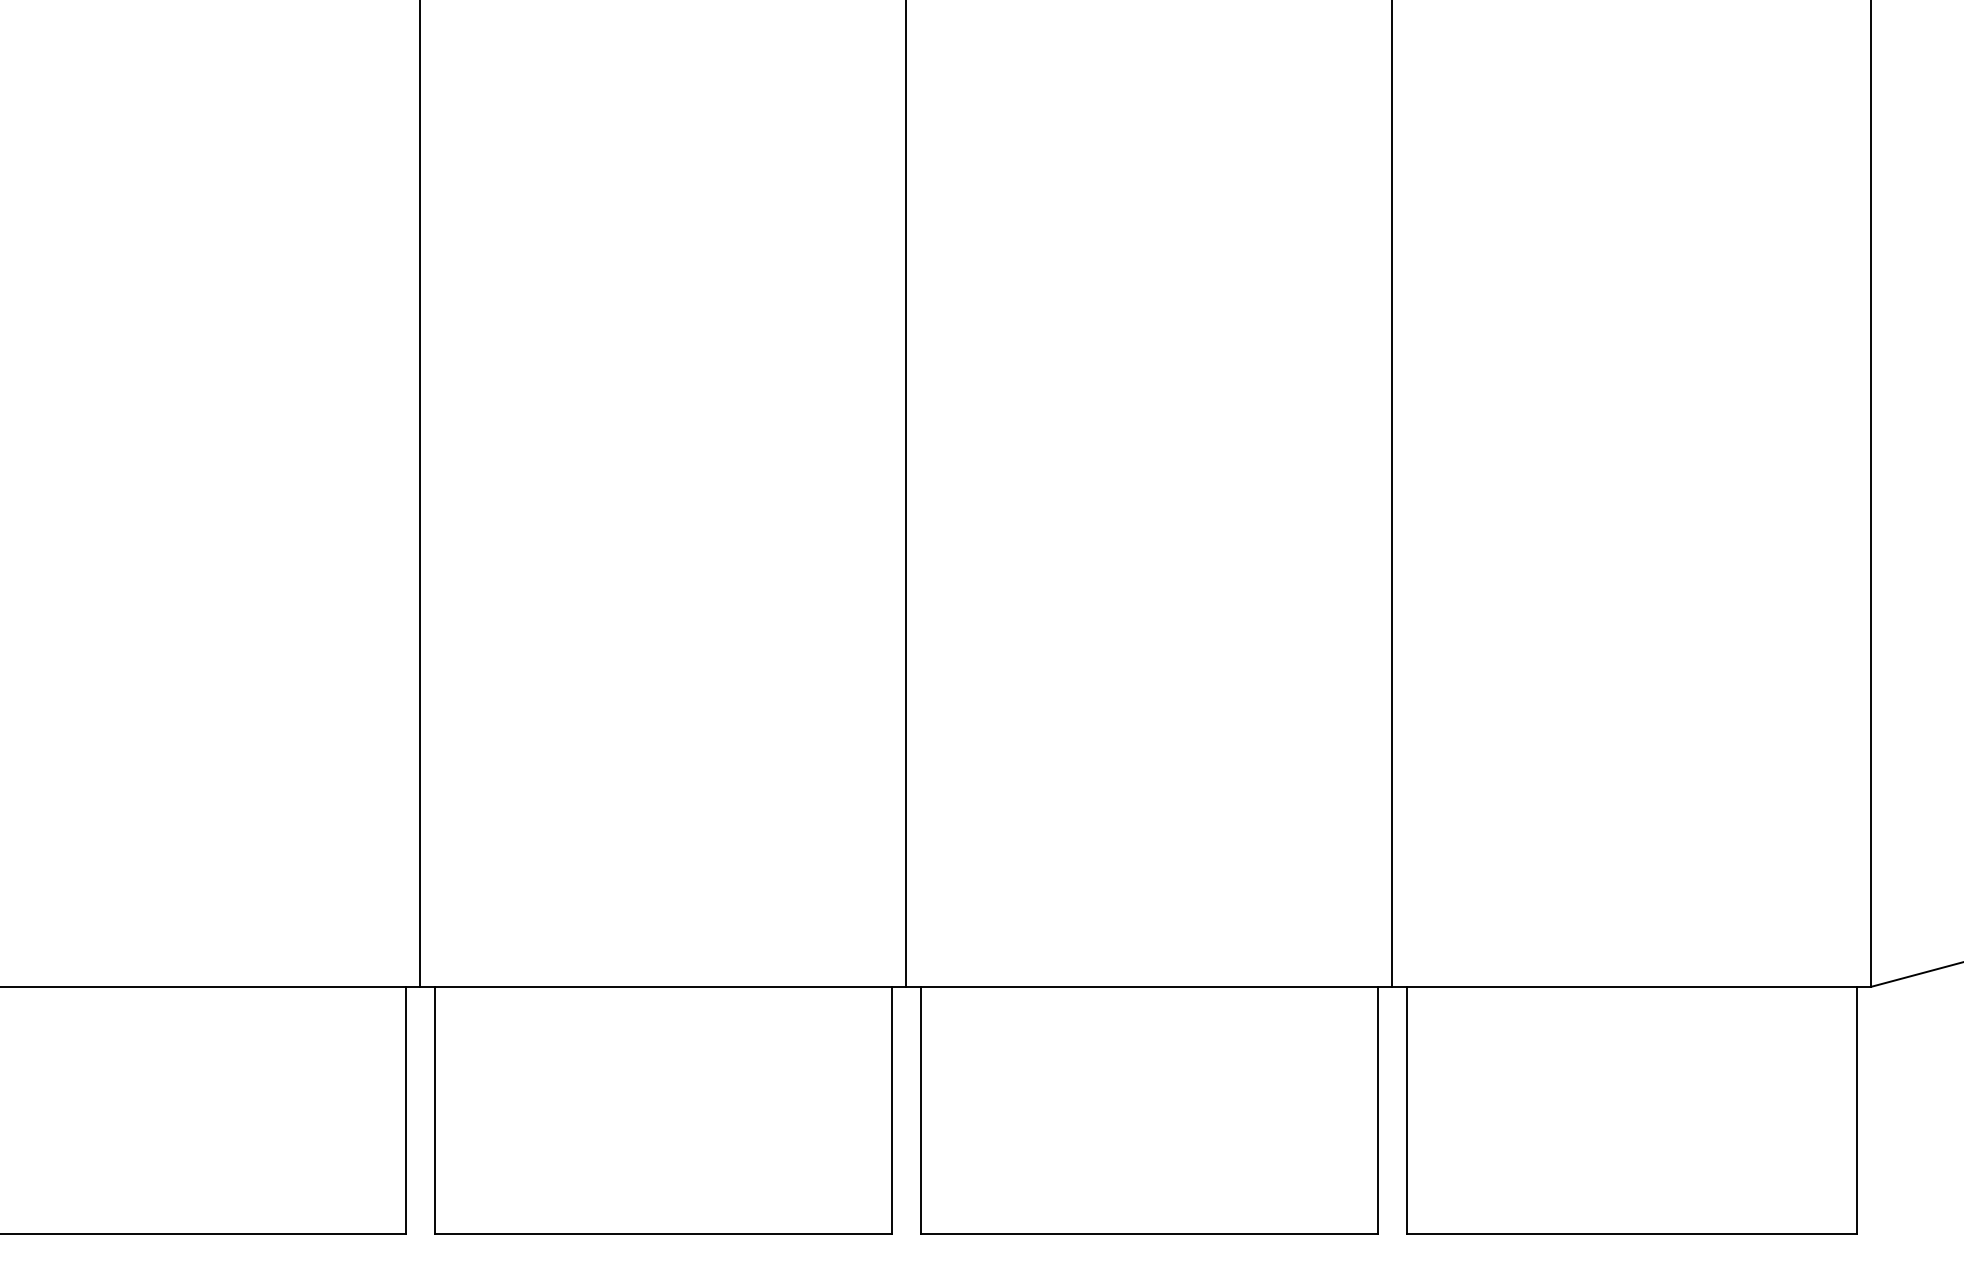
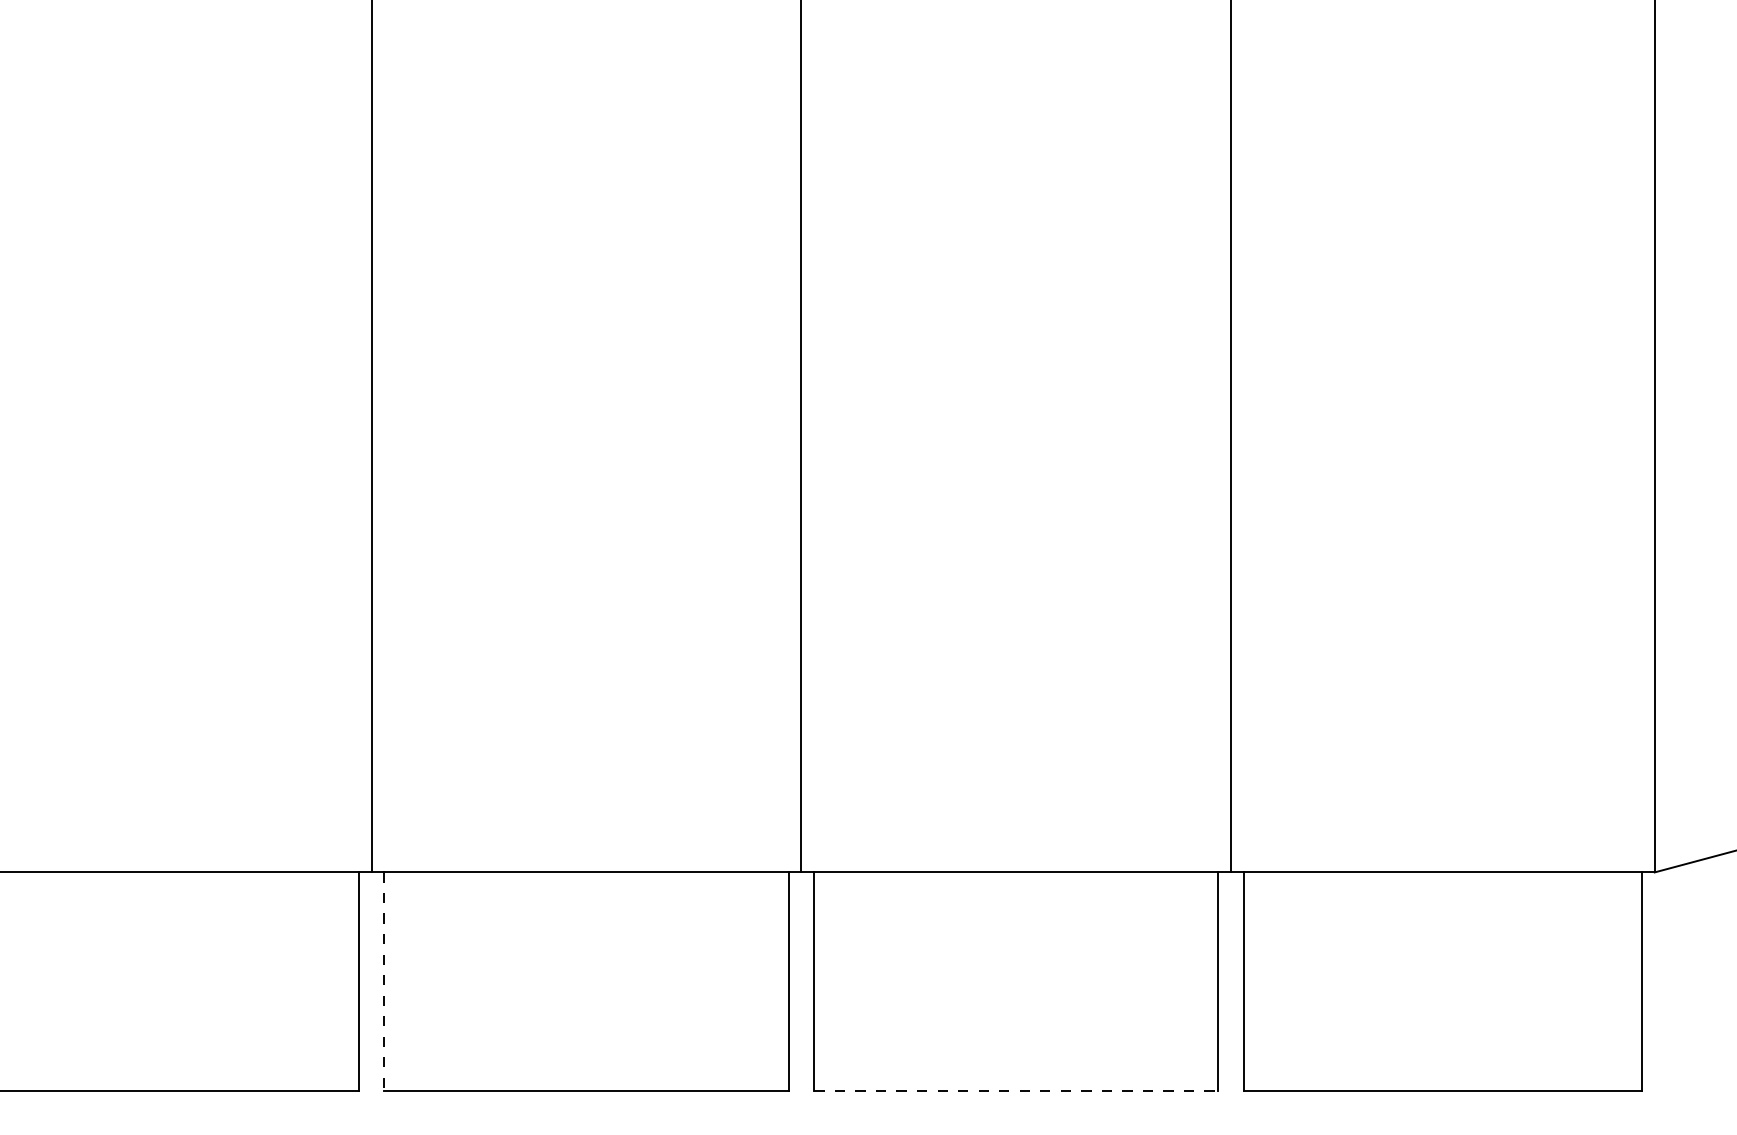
line: (434, 1110) -> (384, 981), solid -> dashed
line: (1149, 1233) -> (1016, 1090), solid -> dashed

